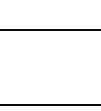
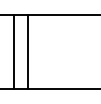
line: (12, 67) -> (13, 52), added
line: (26, 67) -> (27, 52), added

